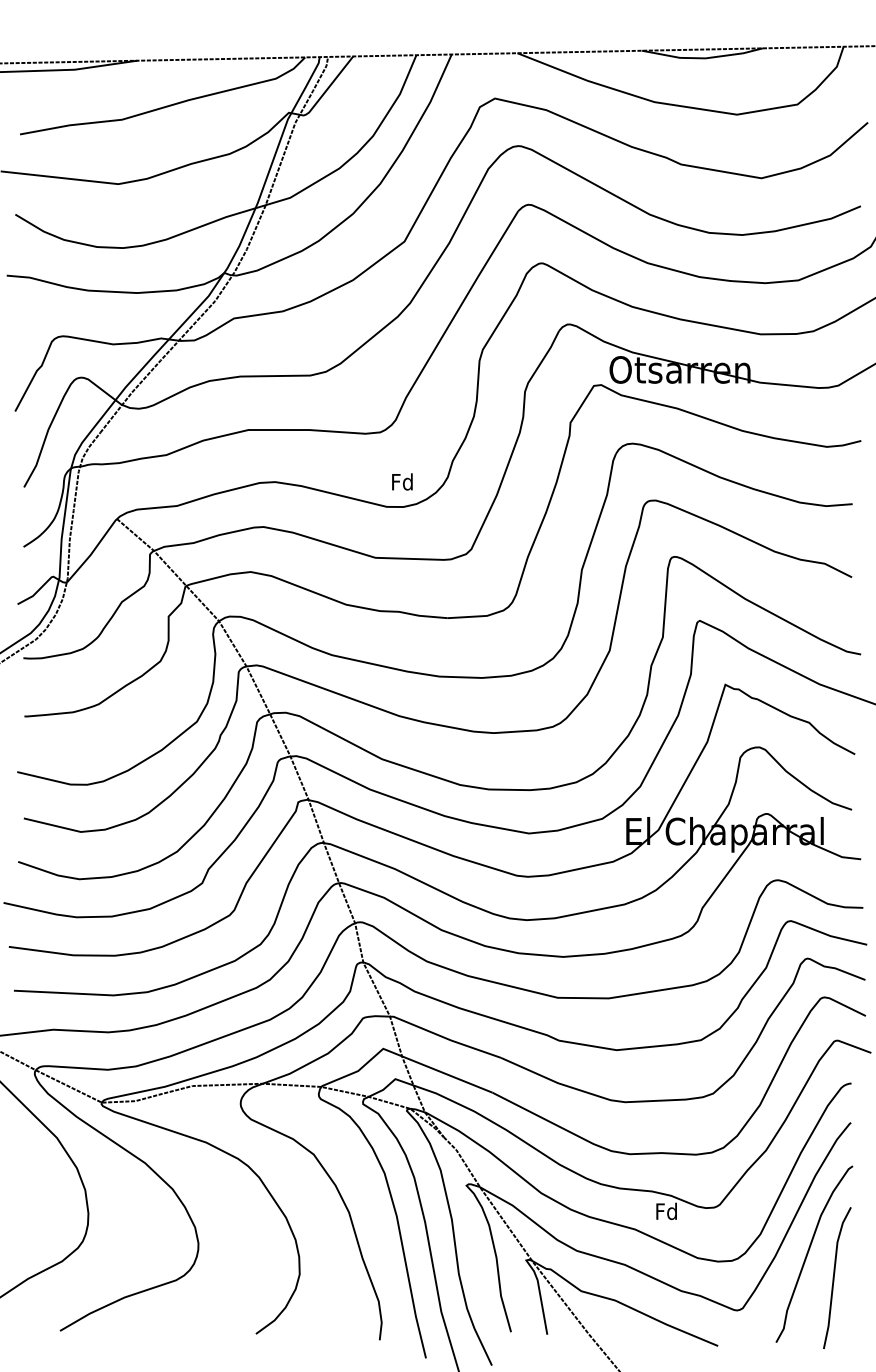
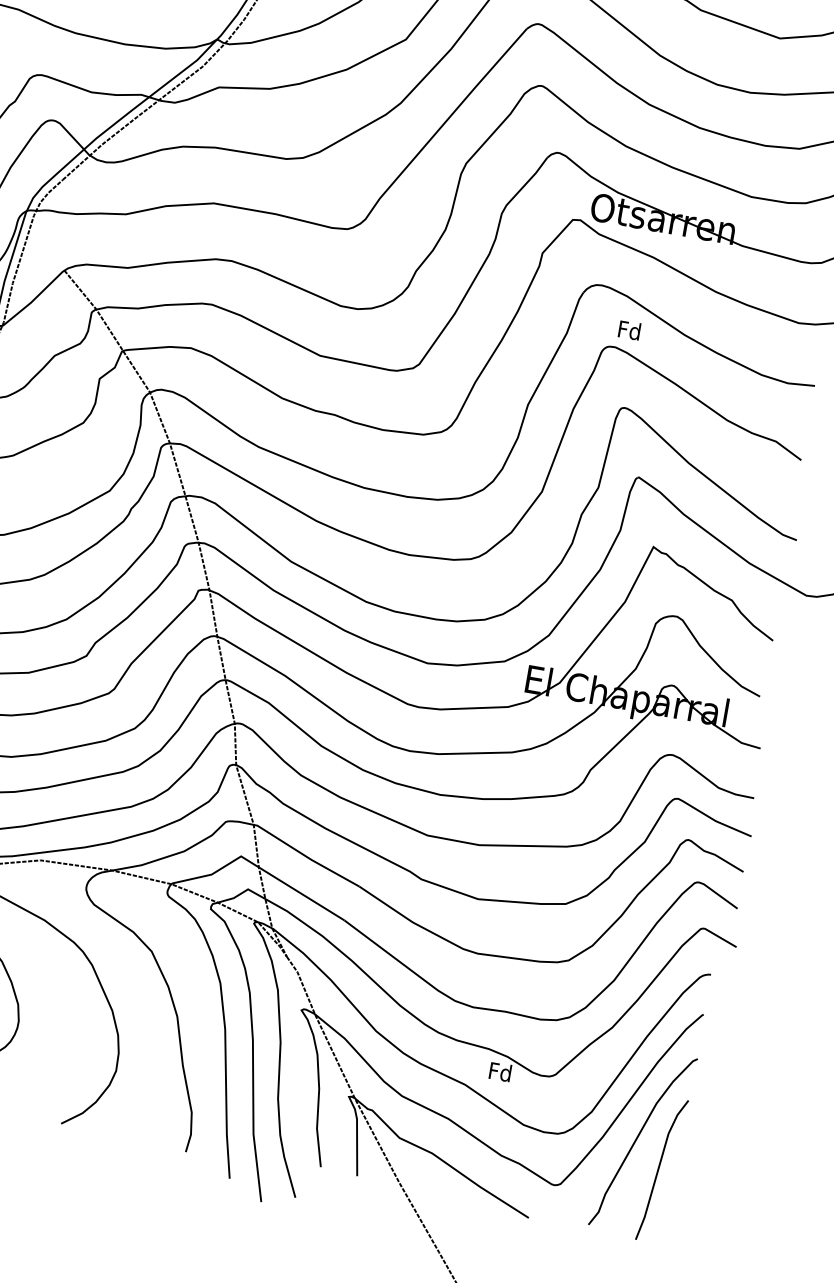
text: (402, 481) -> (629, 329), moved

